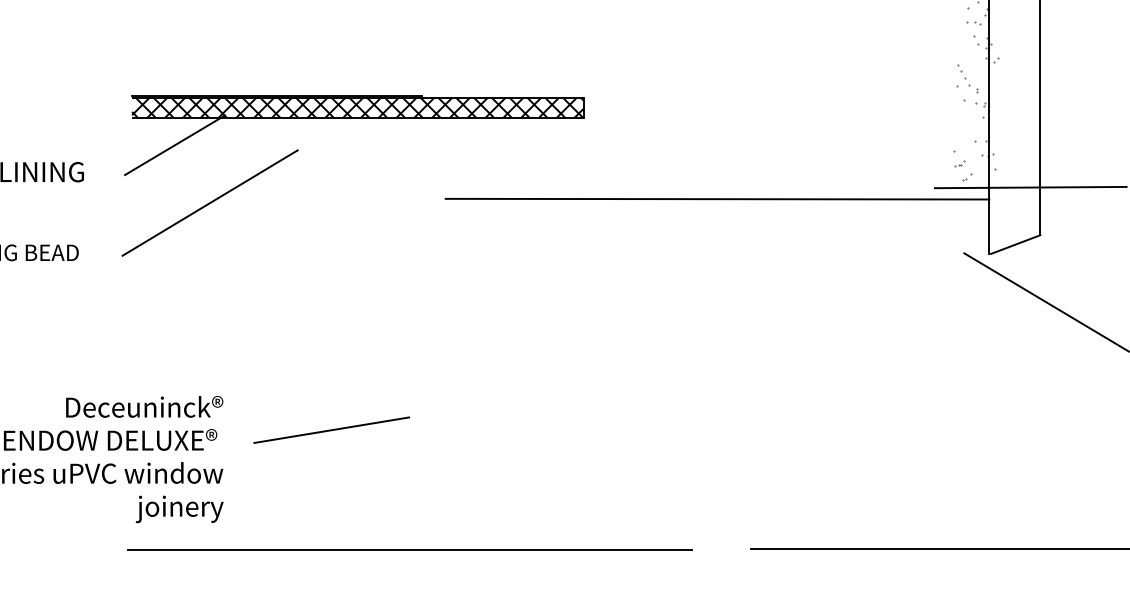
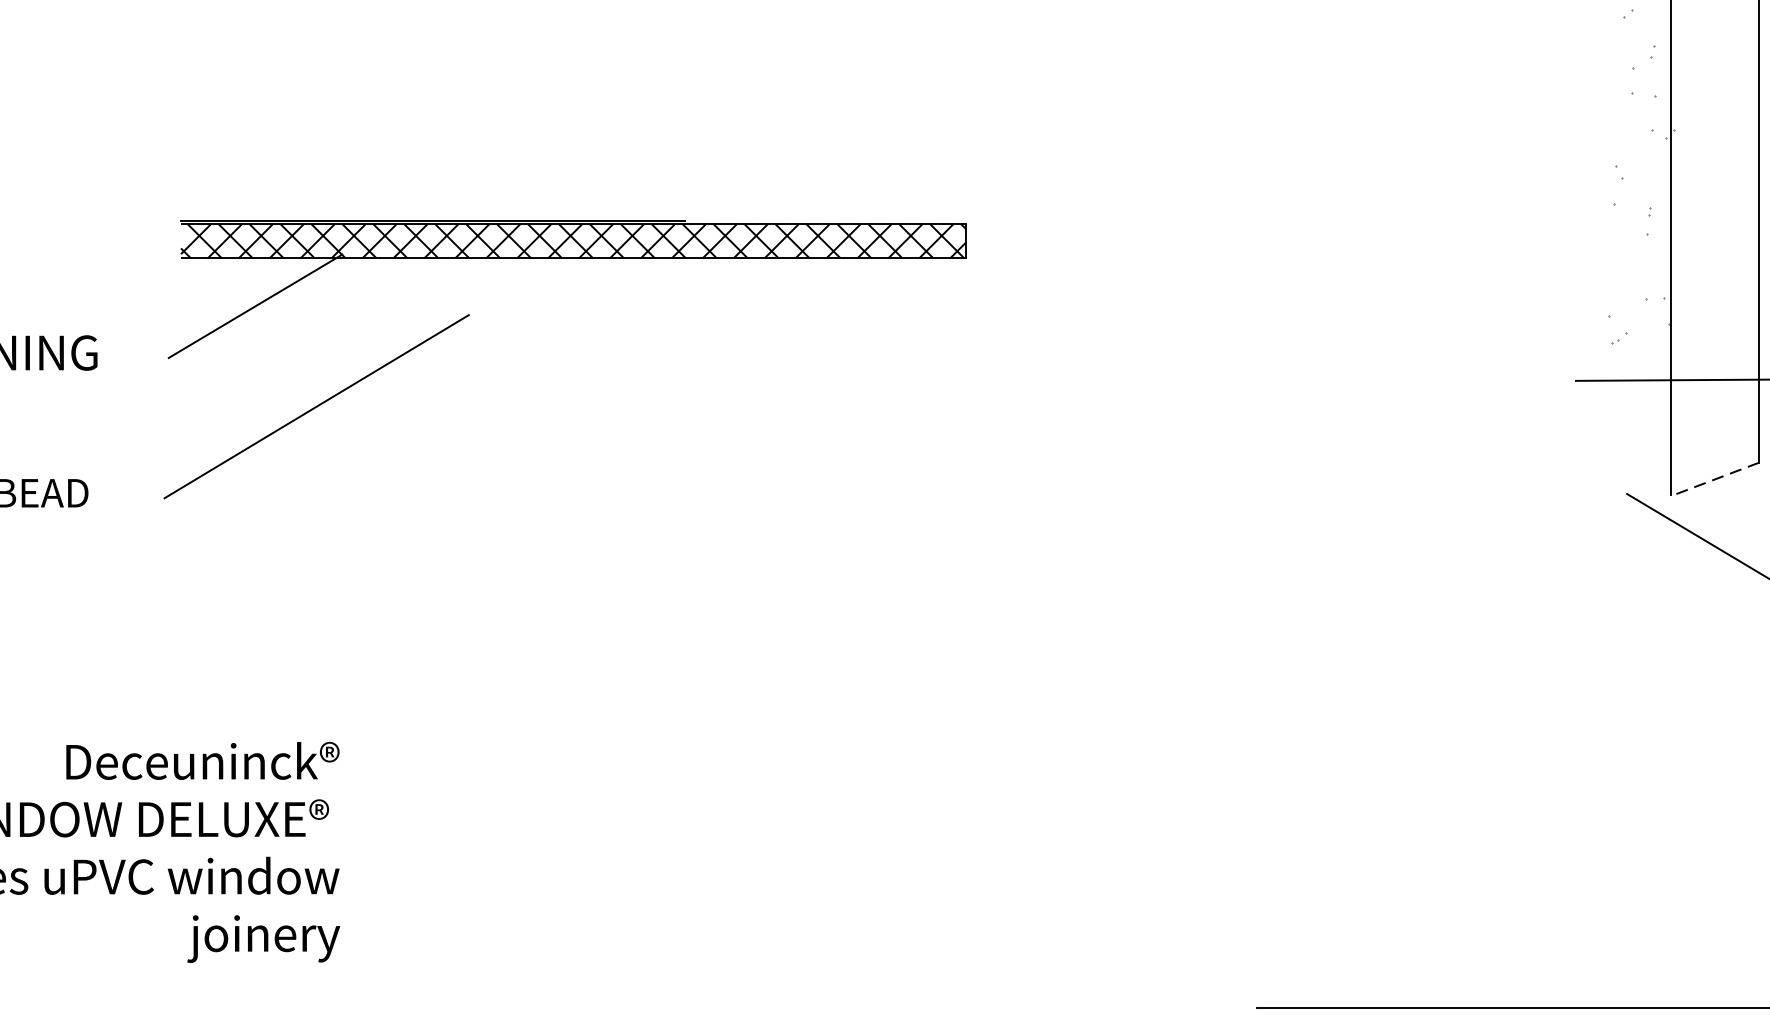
hatch: (979, 94) -> (1653, 218), removed
line: (717, 198) -> (1198, 398), removed
line: (1015, 244) -> (1716, 478), solid -> dashed
line: (331, 429) -> (527, 800), removed
line: (409, 549) -> (663, 1008), removed

